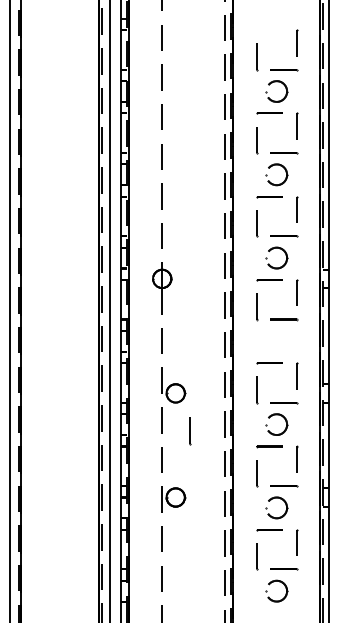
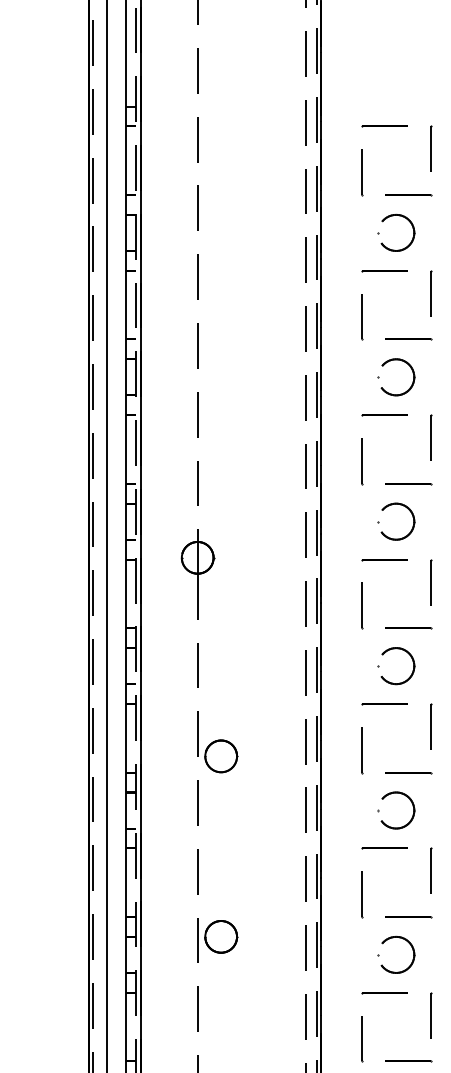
line: (269, 30) -> (383, 127), added
part: (272, 349) -> (388, 680), added
line: (190, 431) -> (246, 822), removed

